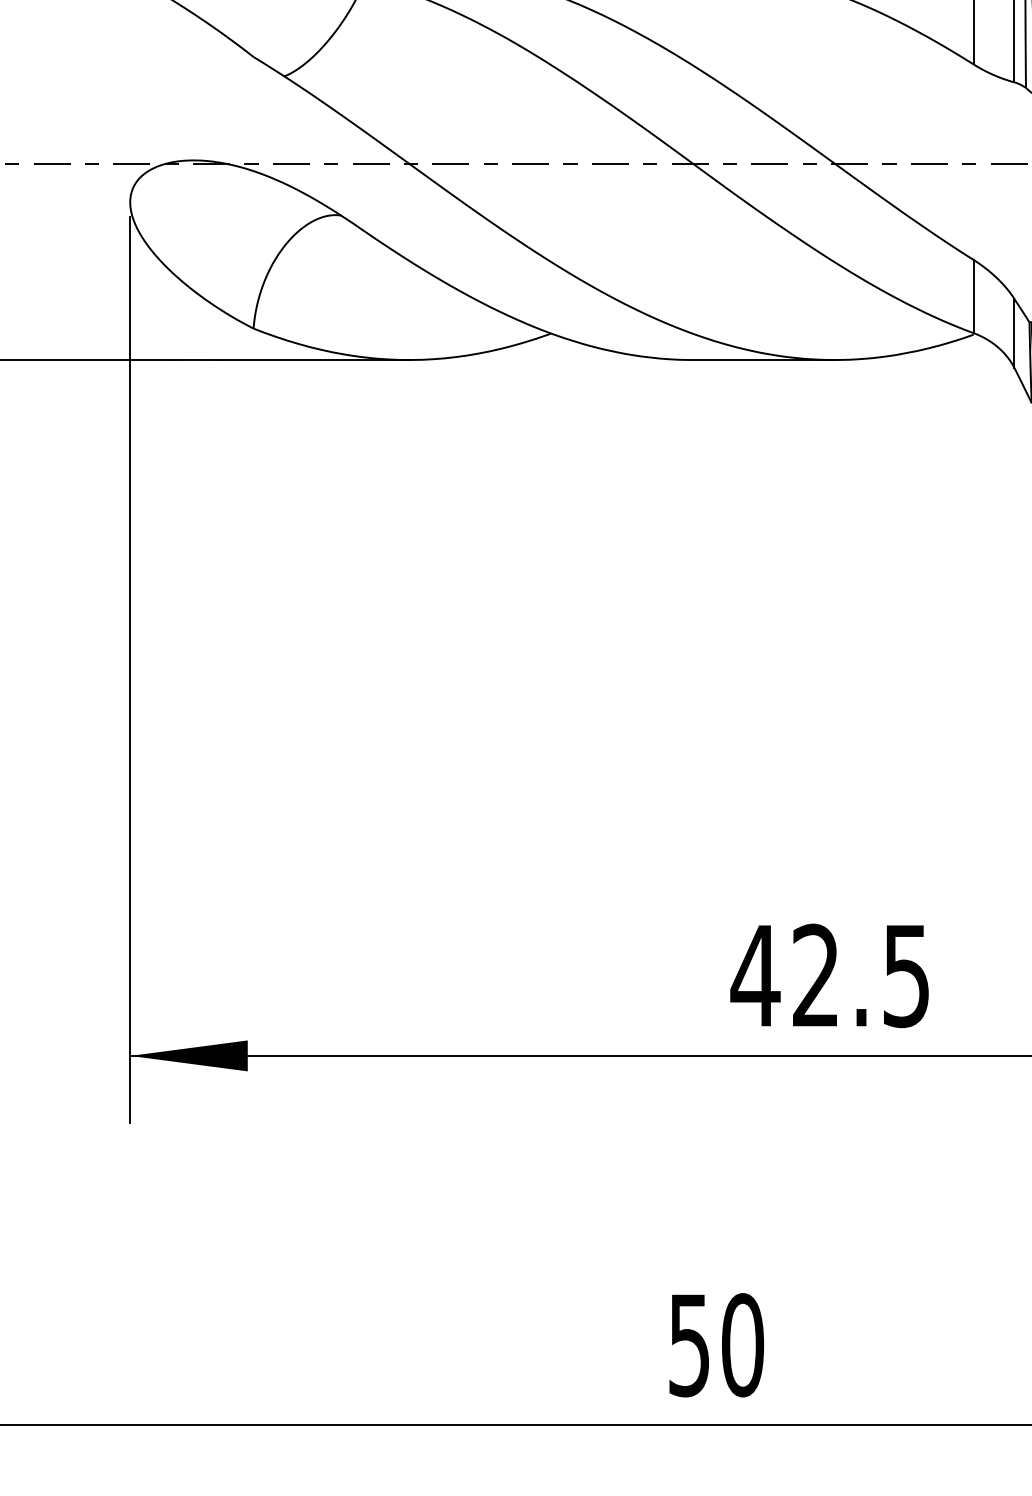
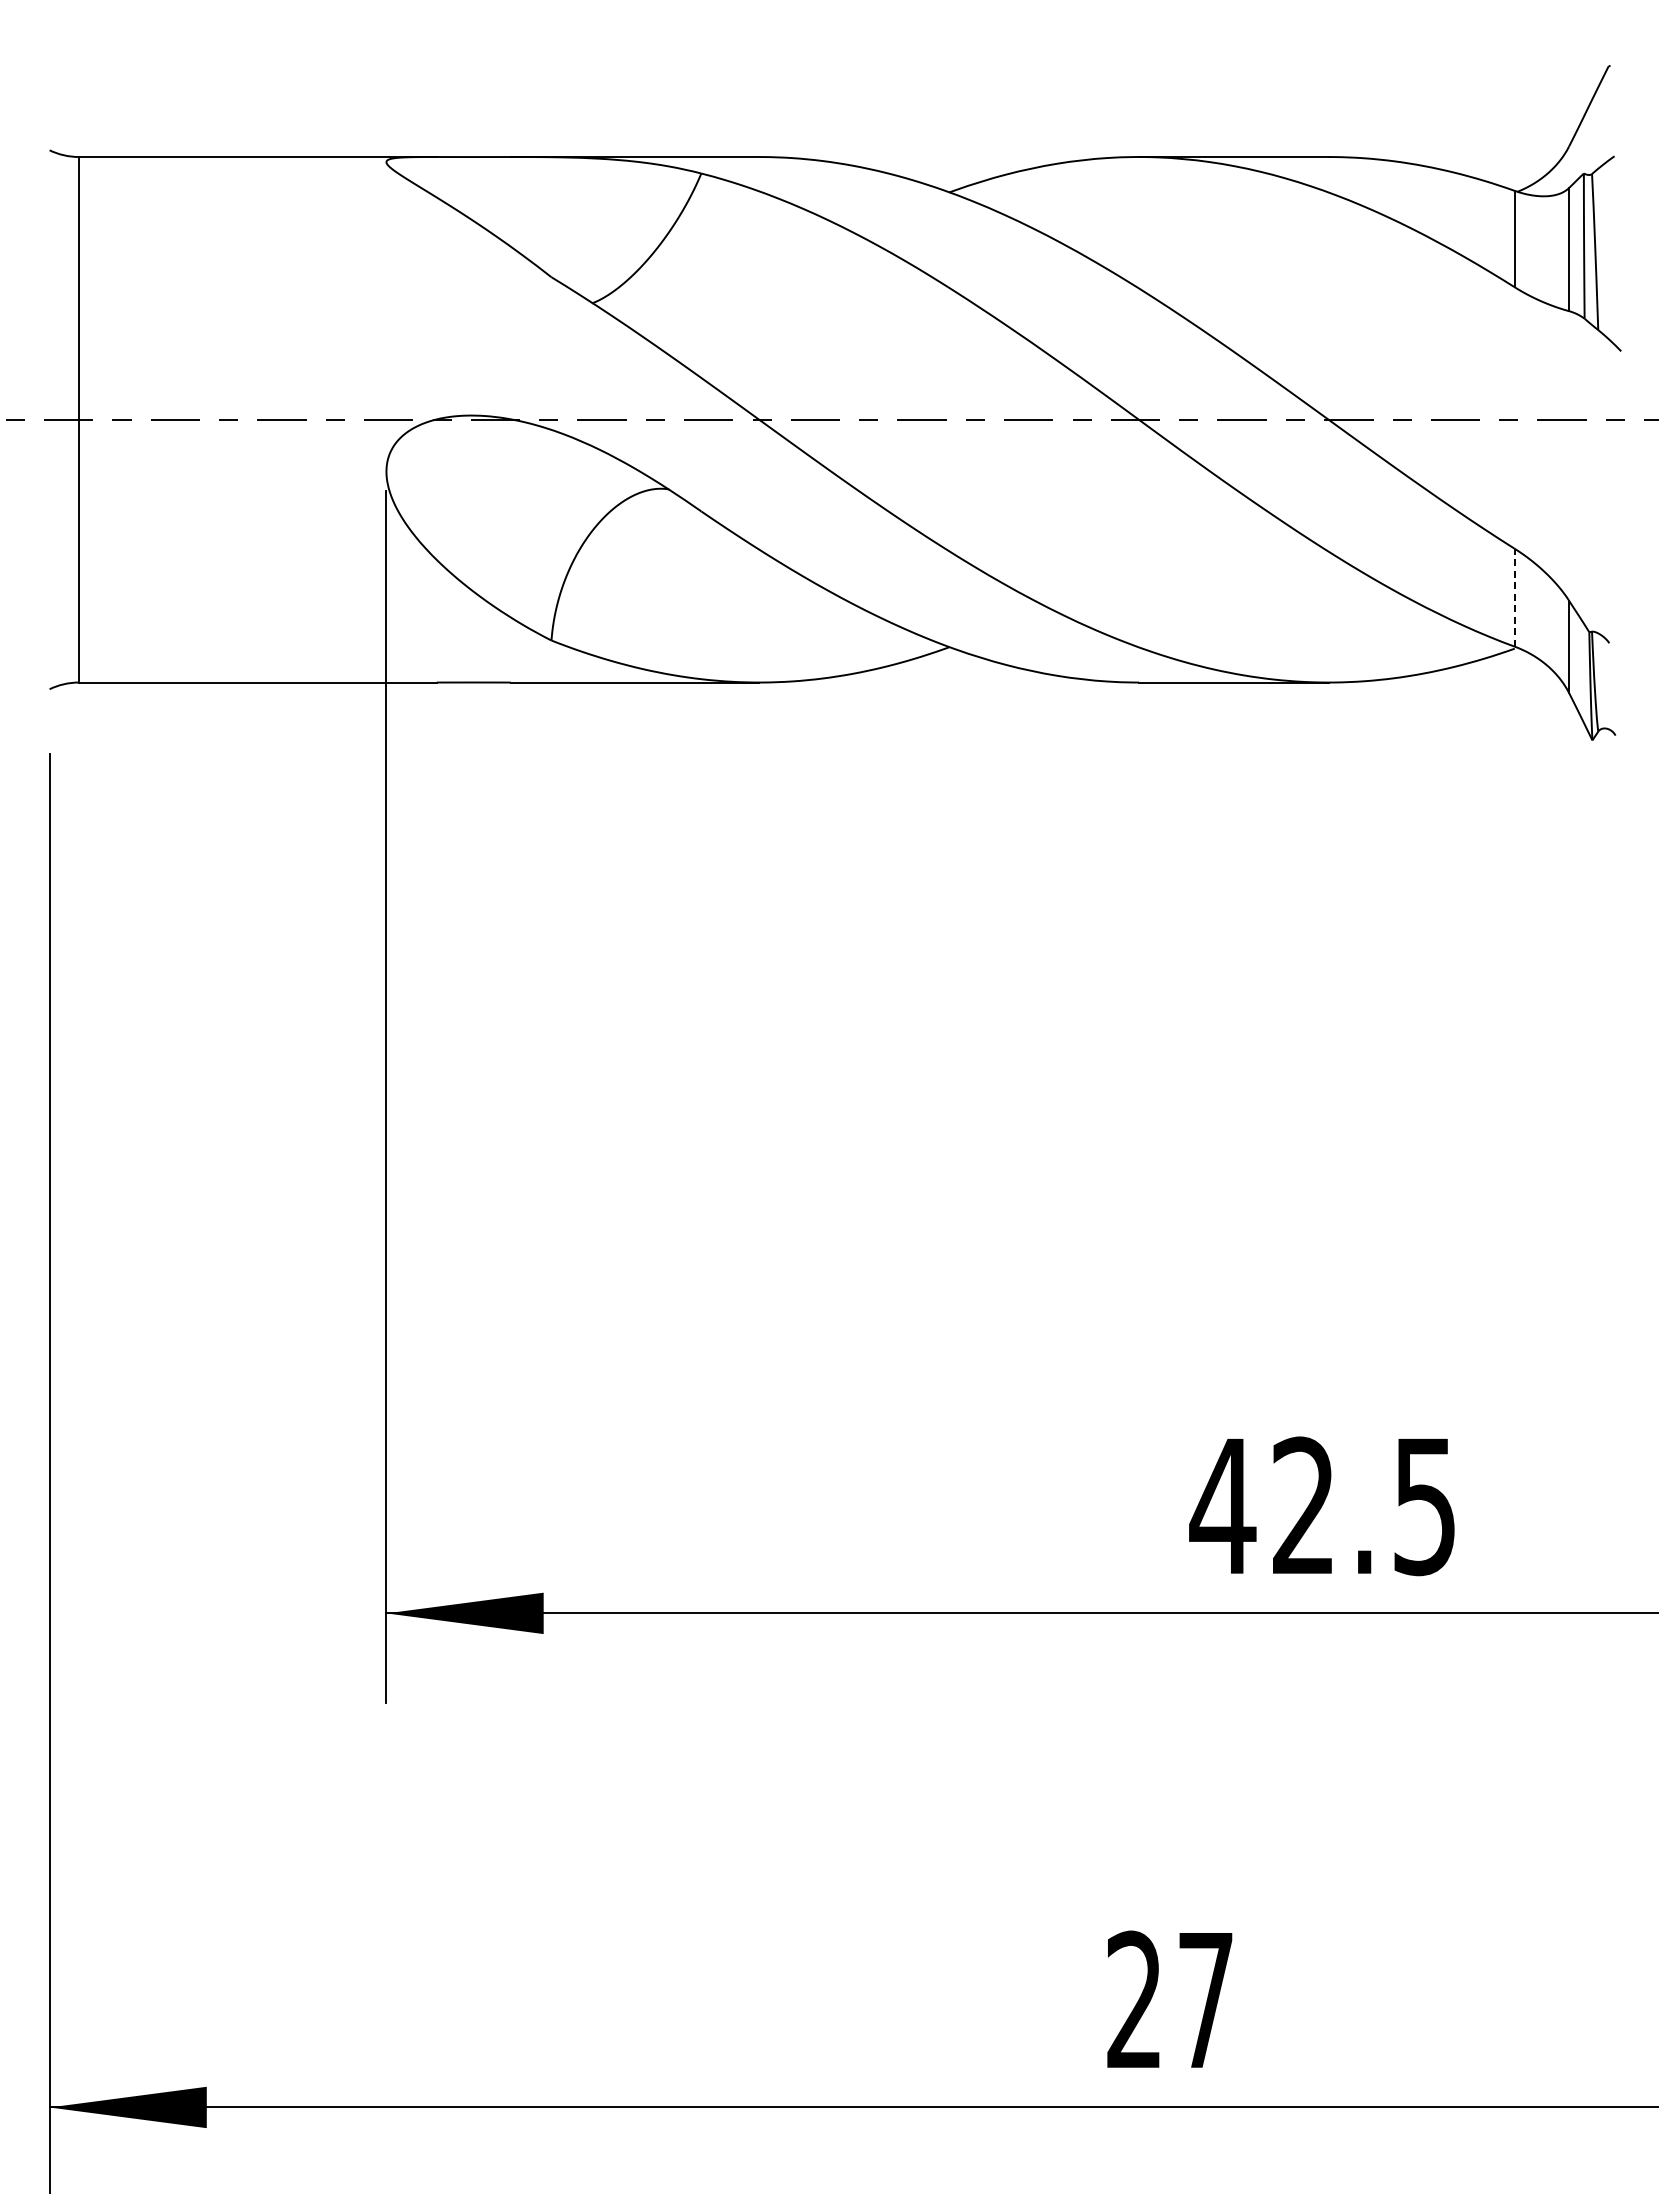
line: (973, 296) -> (1514, 597), solid -> dashed
text: (716, 1345) -> (1170, 2000), 50 -> 27

